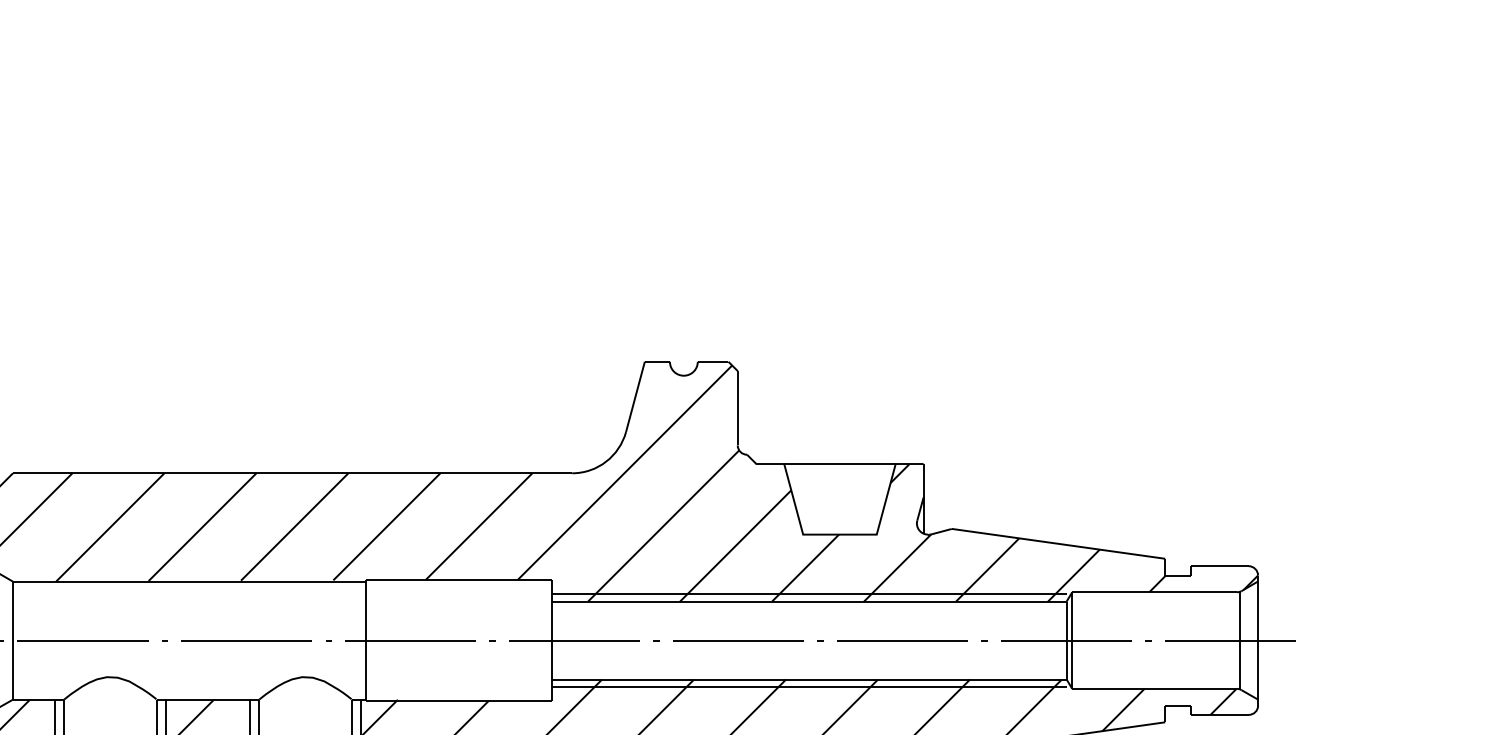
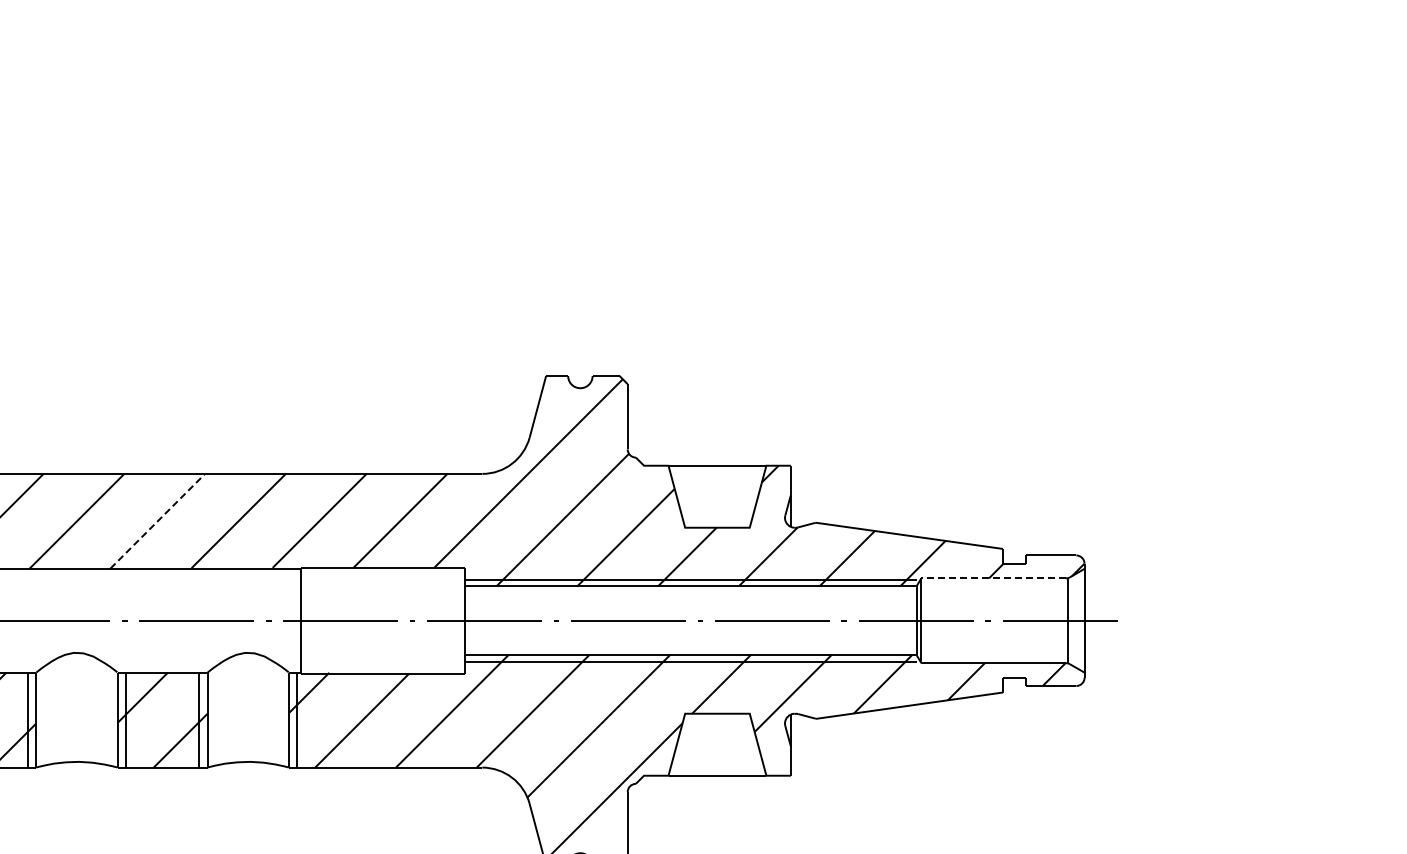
line: (202, 527) -> (157, 521), solid -> dashed
line: (1154, 592) -> (993, 578), solid -> dashed

